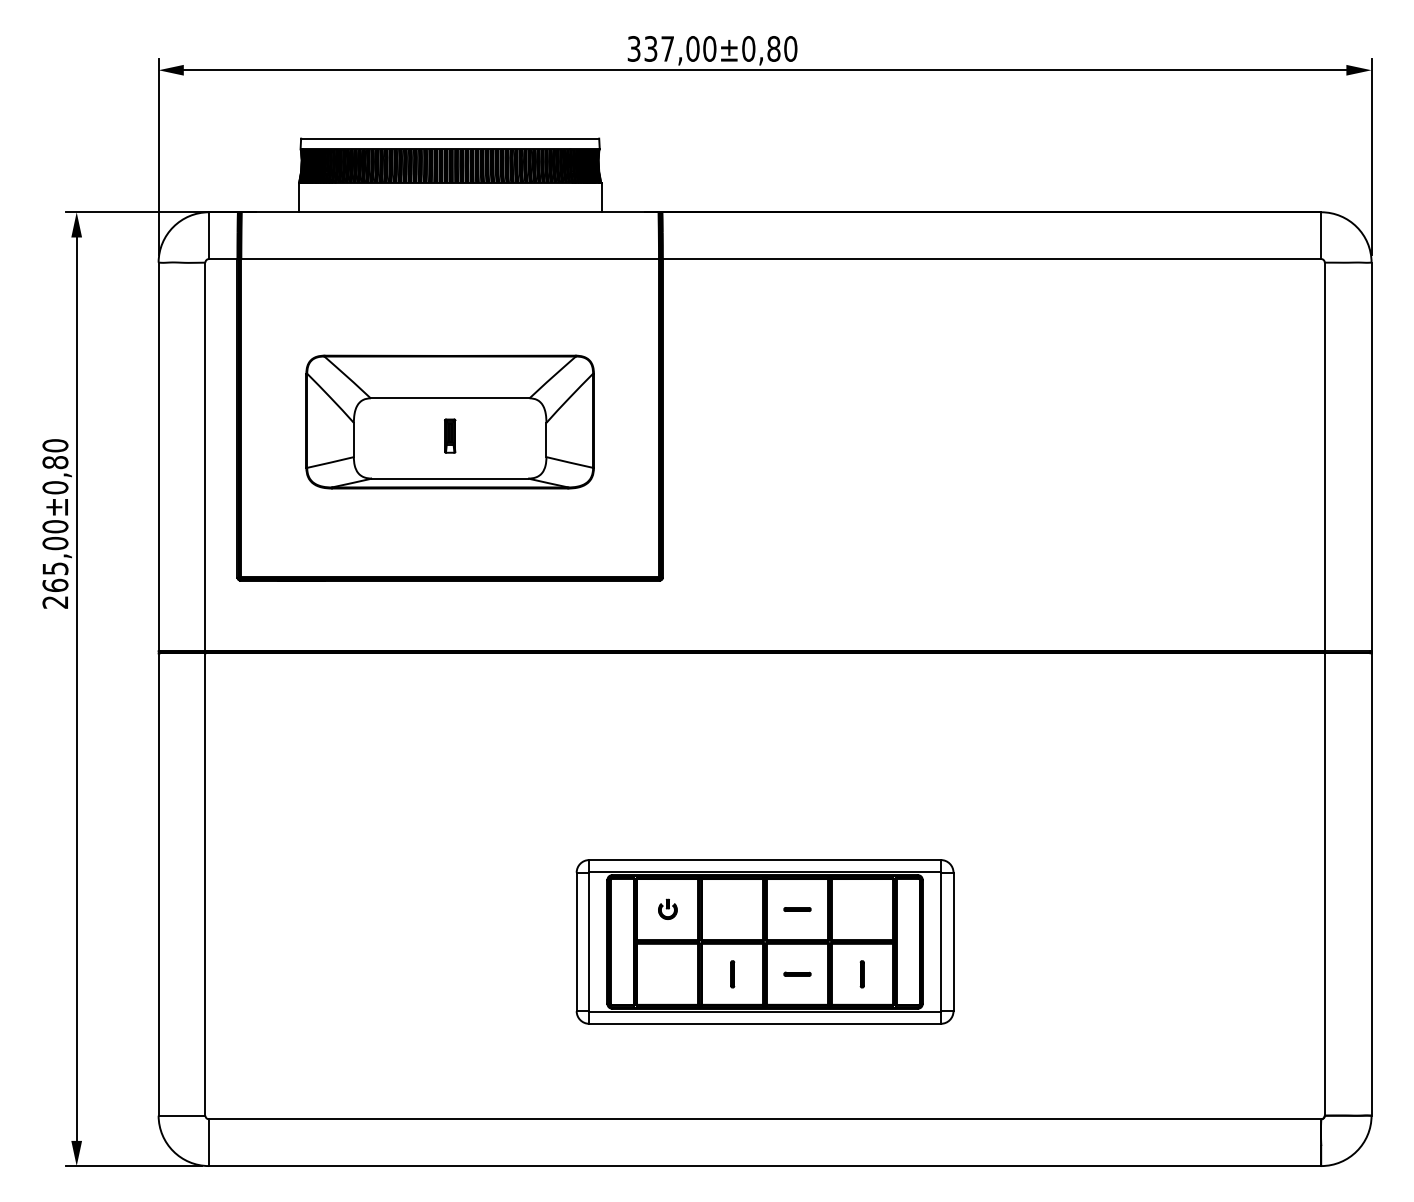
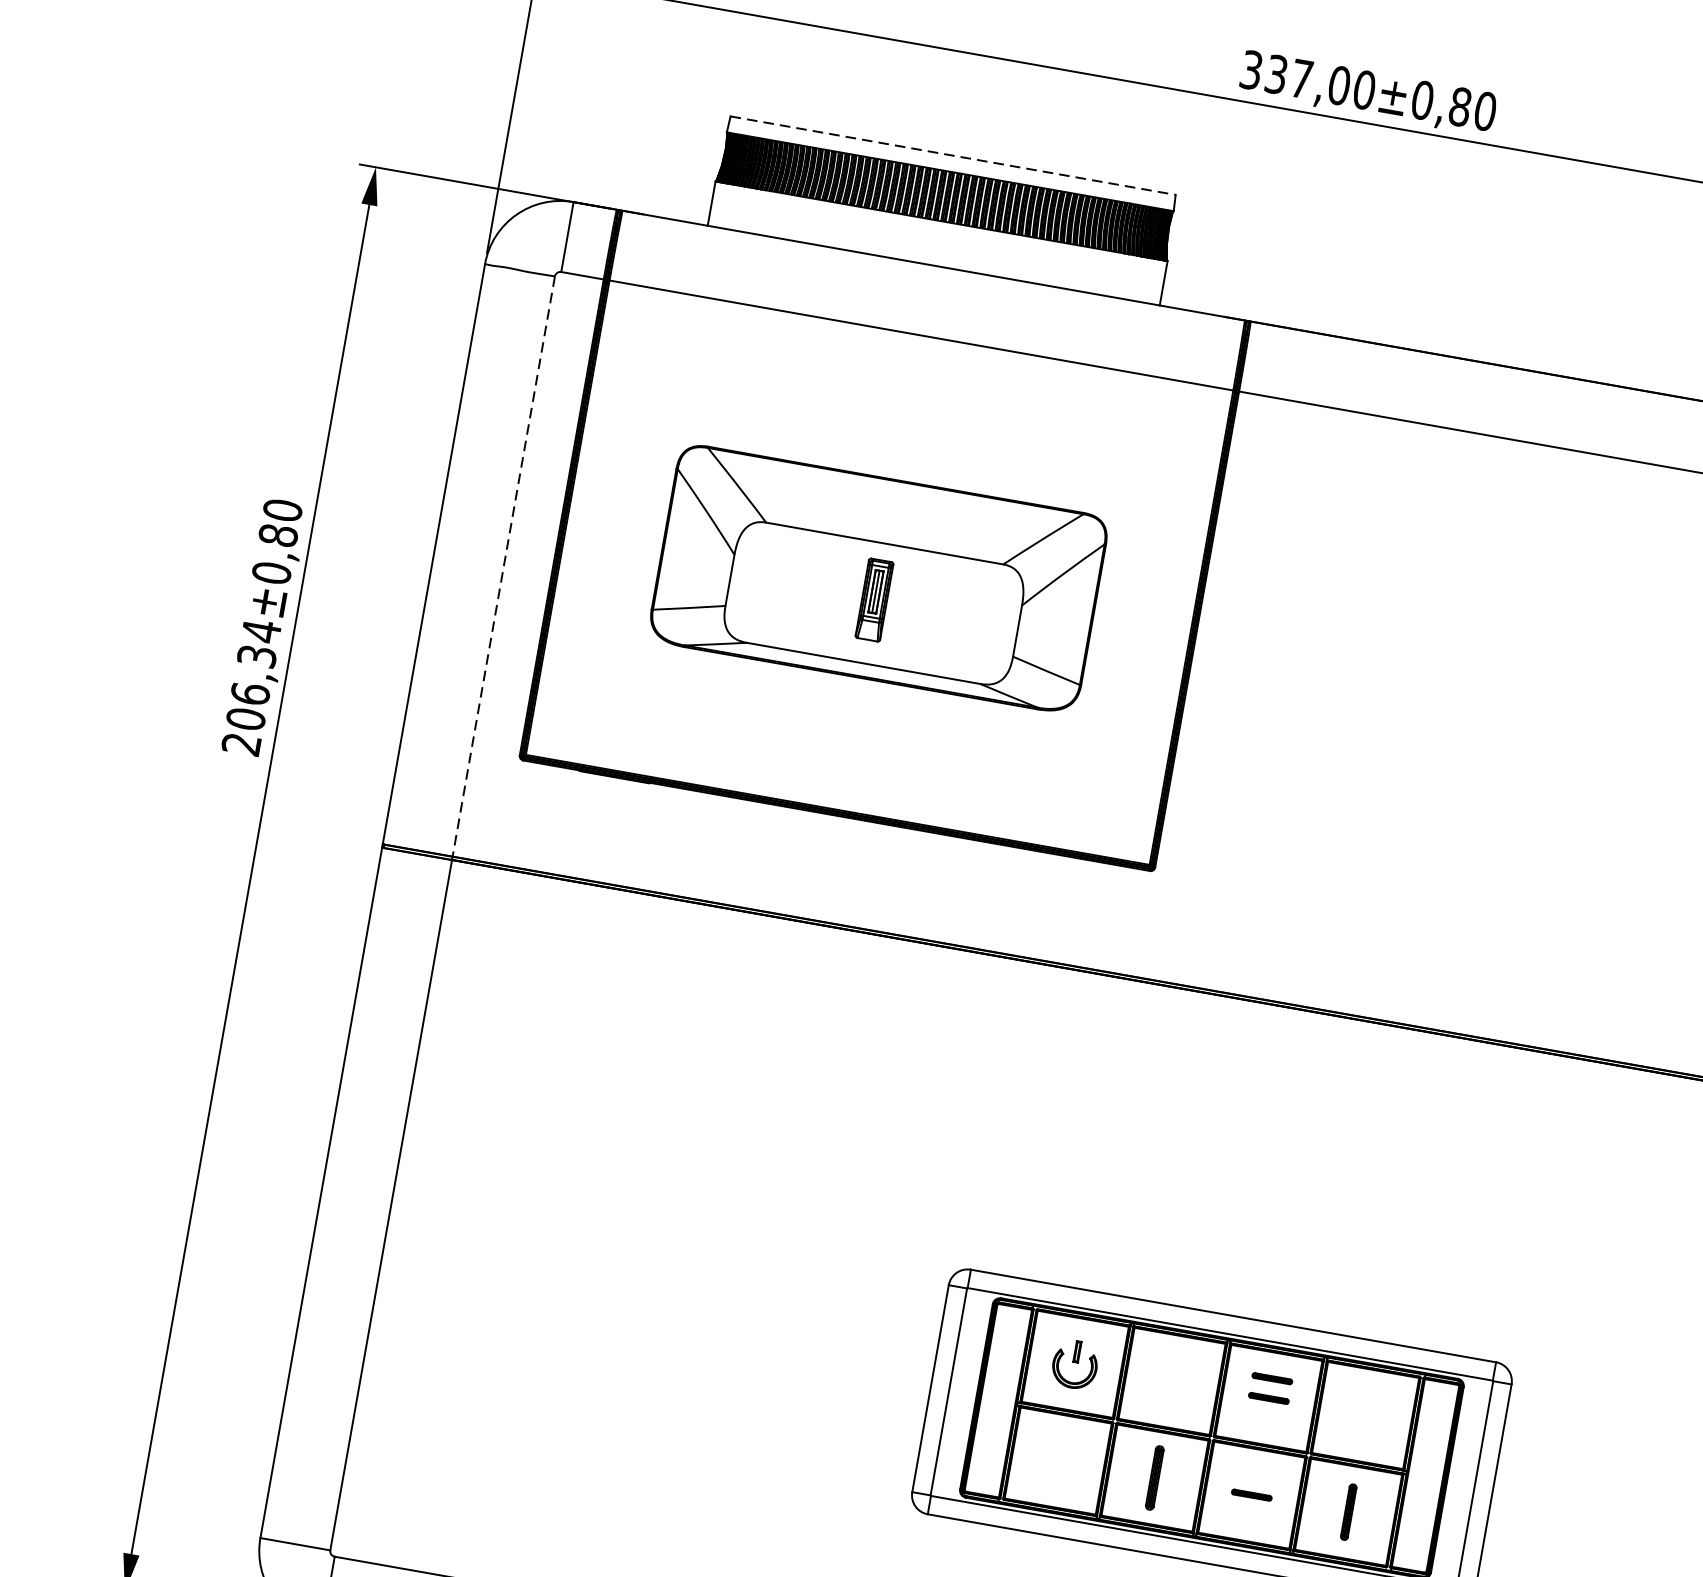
line: (450, 138) -> (953, 155), solid -> dashed
part: (450, 435) -> (875, 599), size x1.6
line: (205, 457) -> (503, 567), solid -> dashed
text: (55, 555) -> (253, 674), 265,00±0,80 -> 206,34±0,80
part: (797, 895) -> (1272, 1377), added
part: (667, 908) -> (1074, 1362), size x1.6
part: (732, 974) -> (1154, 1478), size x1.6
part: (861, 974) -> (1347, 1512), size x1.4

